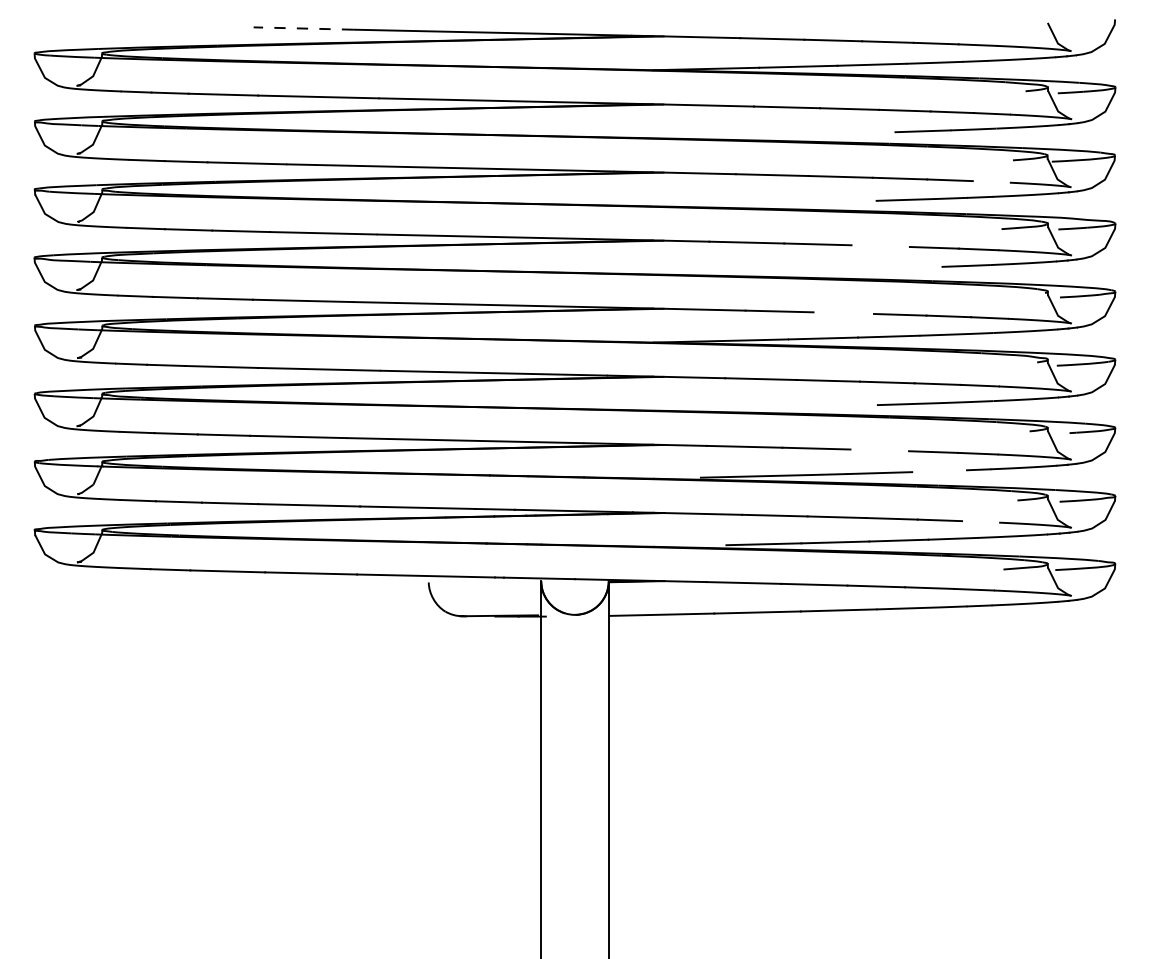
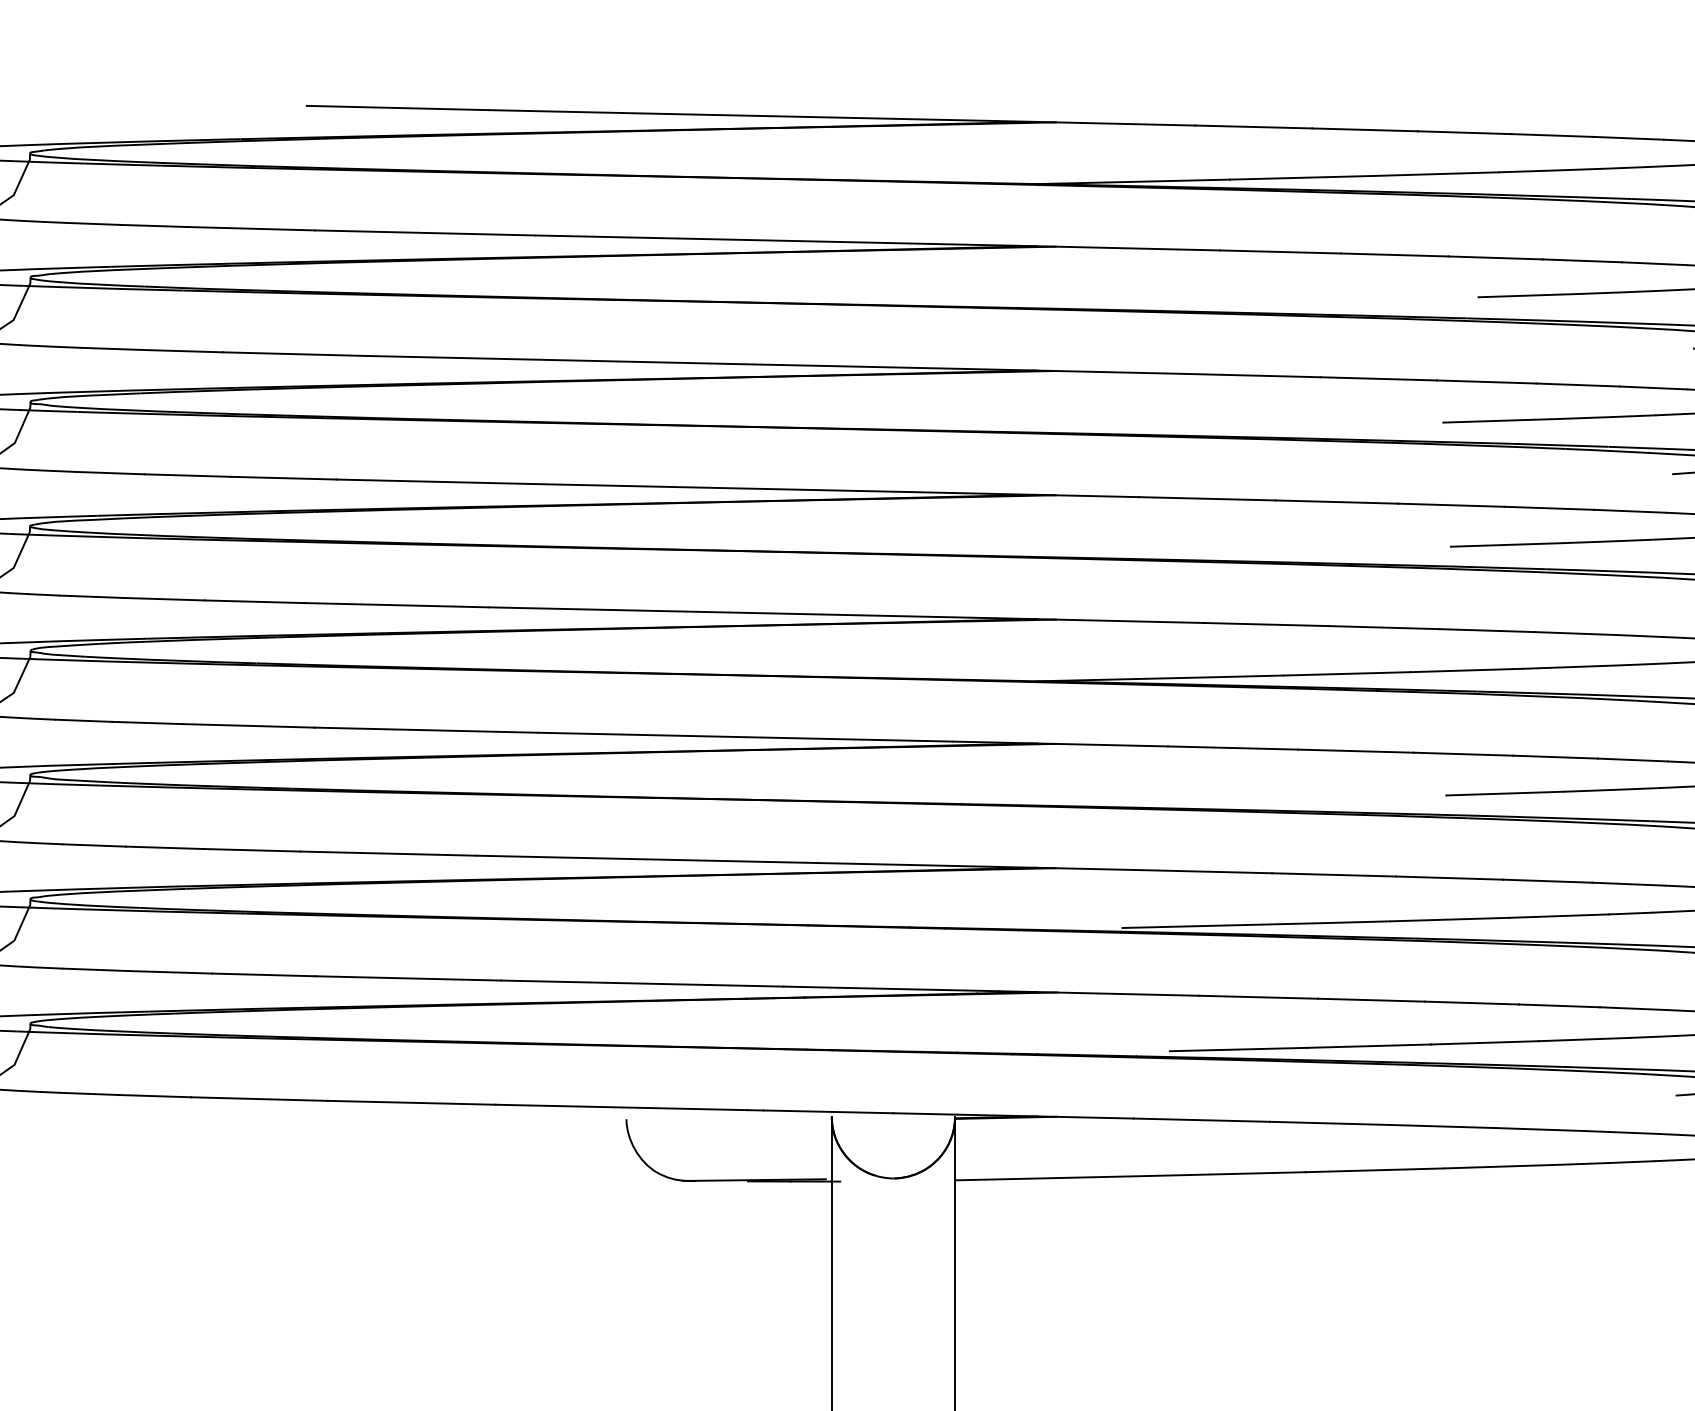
line: (303, 28) -> (397, 107), dashed -> solid
line: (990, 181) -> (1651, 387), added
line: (880, 246) -> (1451, 505), added
line: (910, 267) -> (1505, 544), added
line: (843, 313) -> (1383, 628), added
line: (879, 450) -> (1449, 878), added
line: (939, 471) -> (1558, 916), added
line: (980, 521) -> (1633, 1007), added

